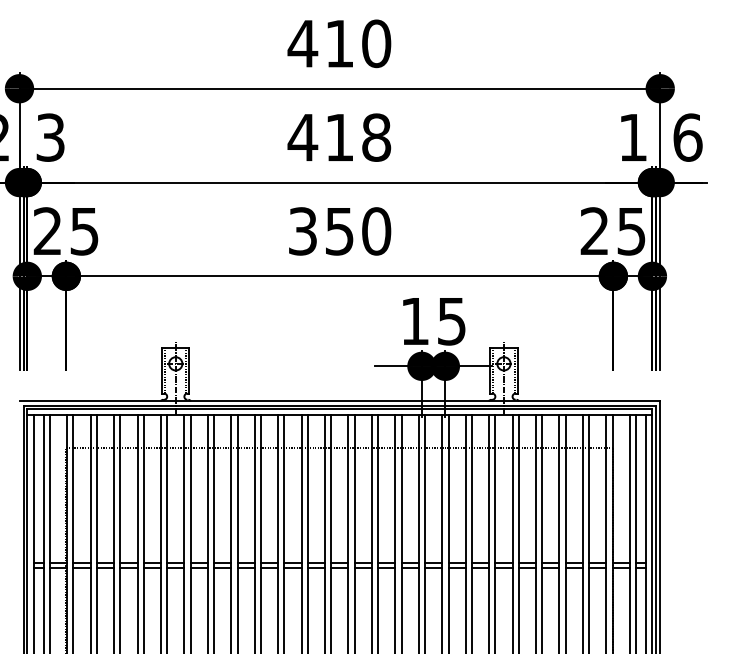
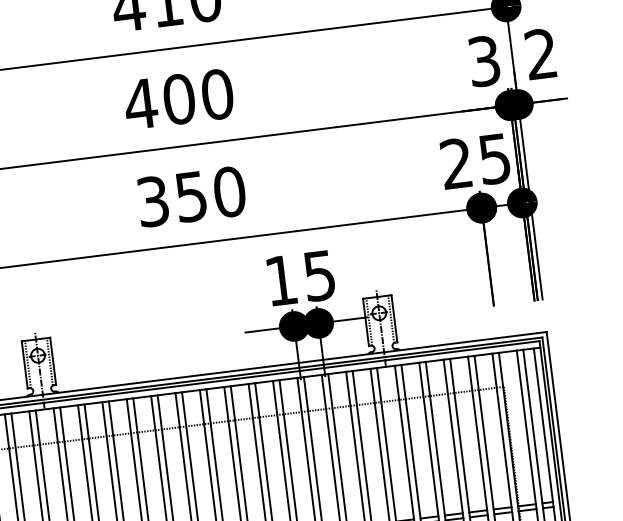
text: (358, 137) -> (198, 96), 418 -> 400
text: (632, 137) -> (483, 61), 1 -> 3
text: (687, 137) -> (540, 54), 6 -> 2

